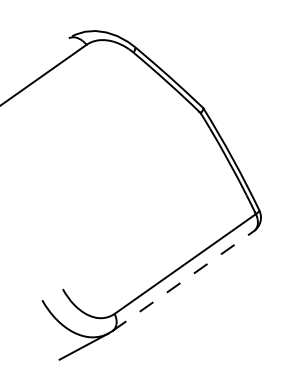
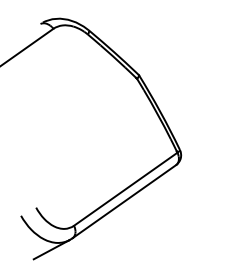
line: (183, 280) -> (124, 201), dashed -> solid

